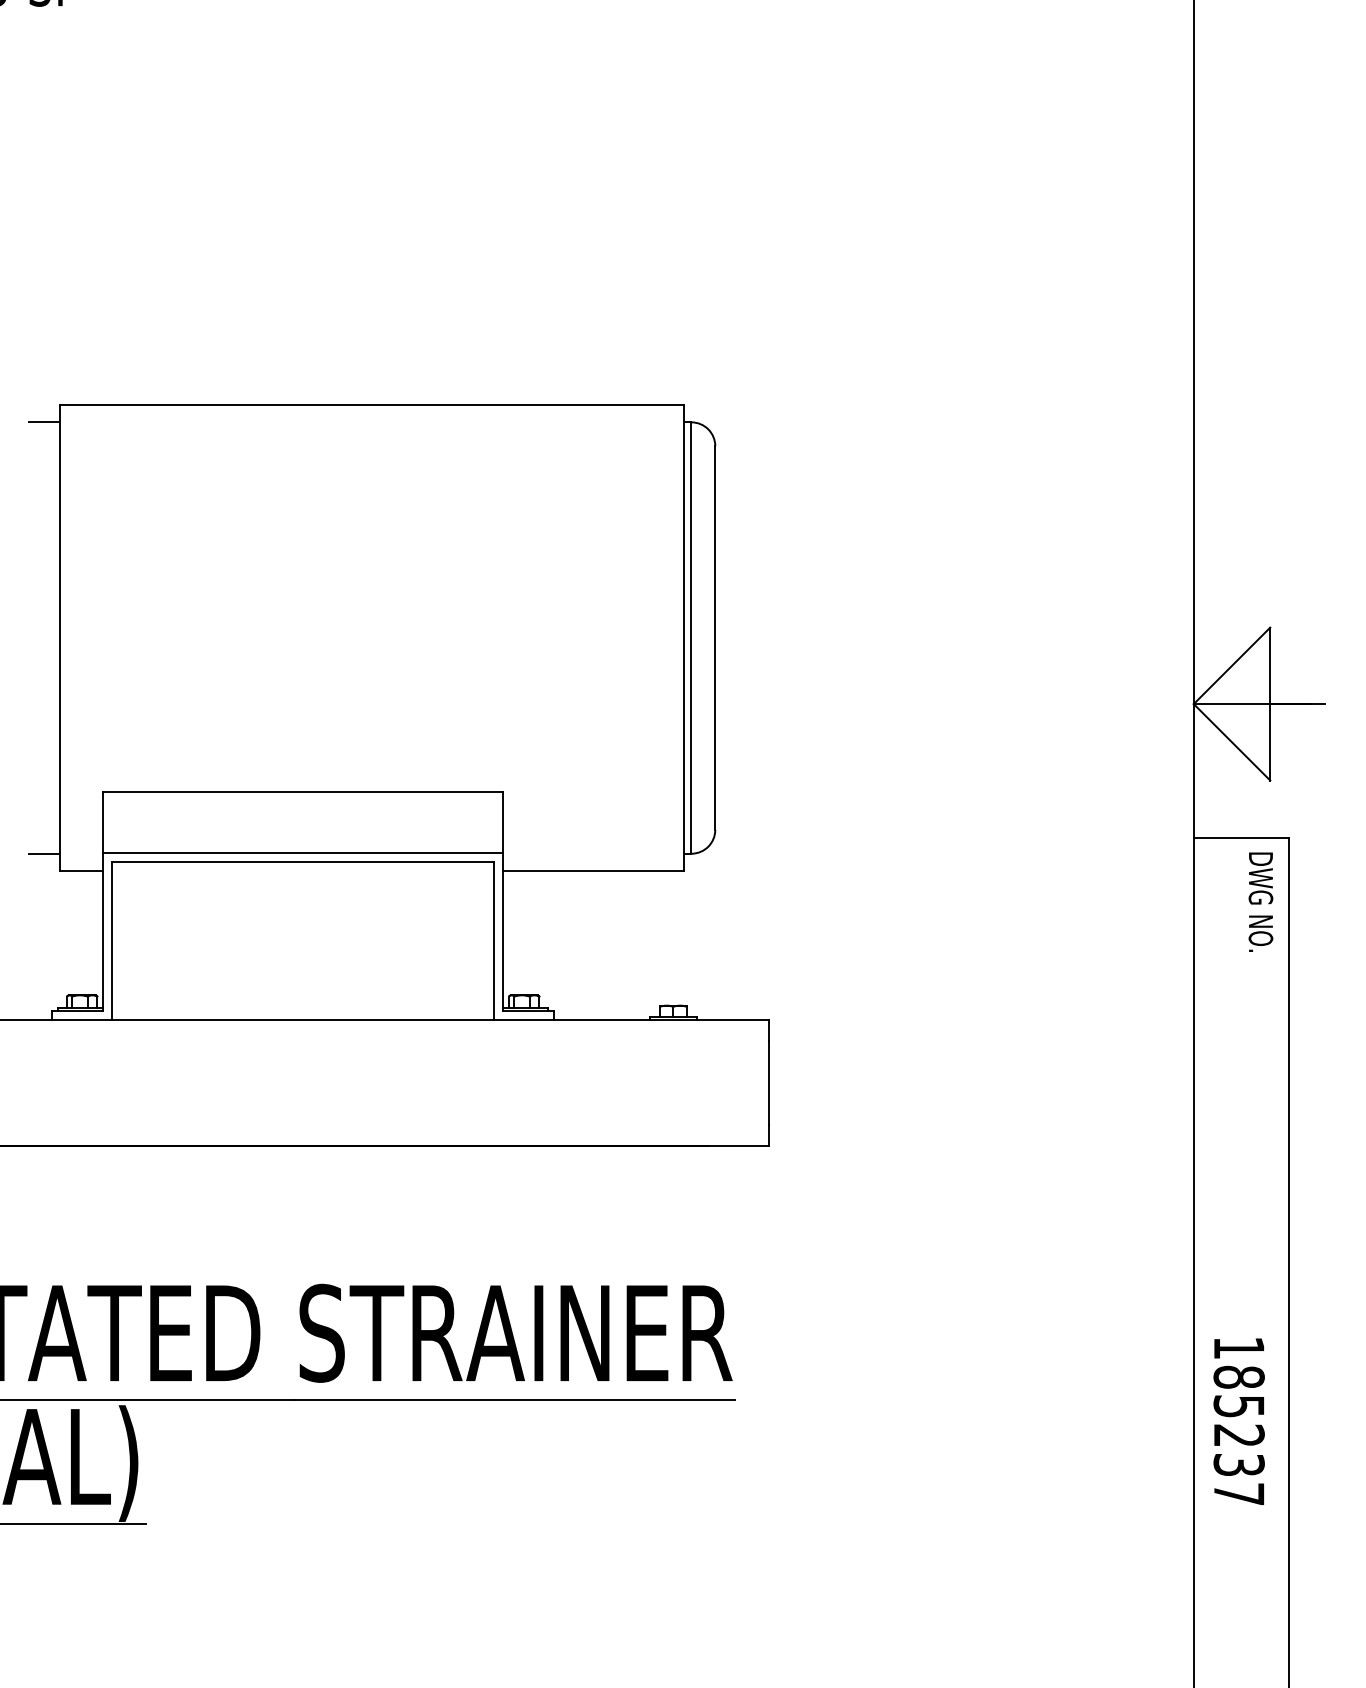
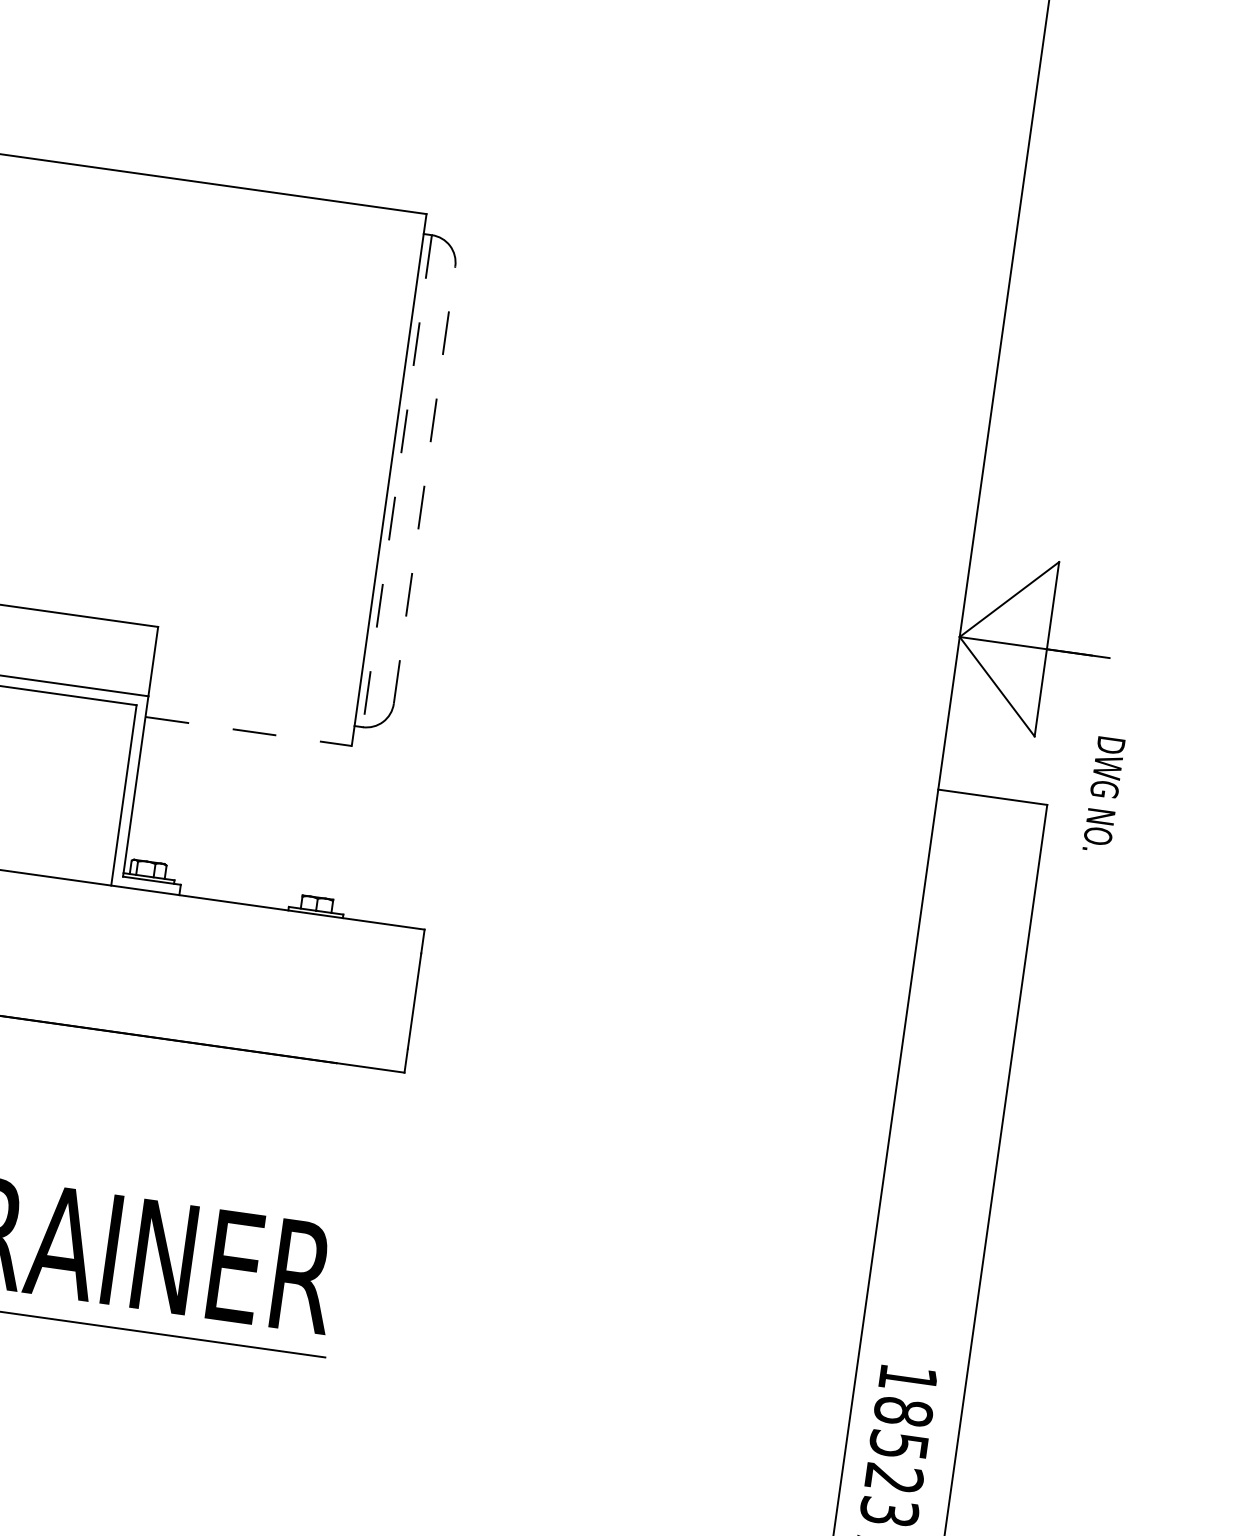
line: (691, 638) -> (397, 481), solid -> dashed
line: (715, 638) -> (424, 485), solid -> dashed
line: (594, 871) -> (249, 731), solid -> dashed
text: (1260, 901) -> (1103, 793), moved

